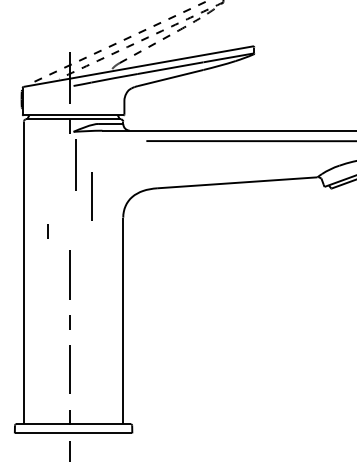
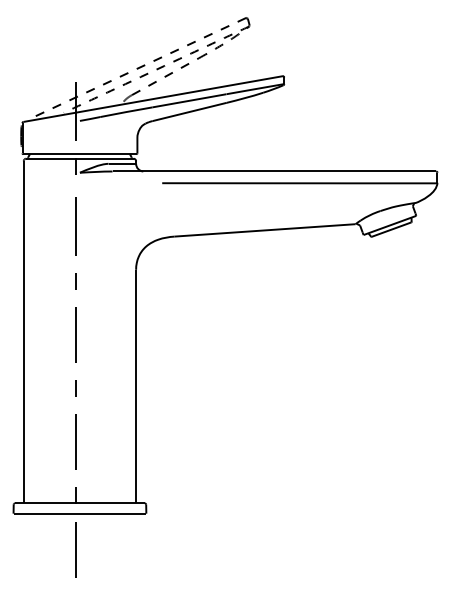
line: (75, 165) -> (75, 226), moved
line: (91, 196) -> (100, 245), removed
line: (47, 231) -> (75, 281), moved

